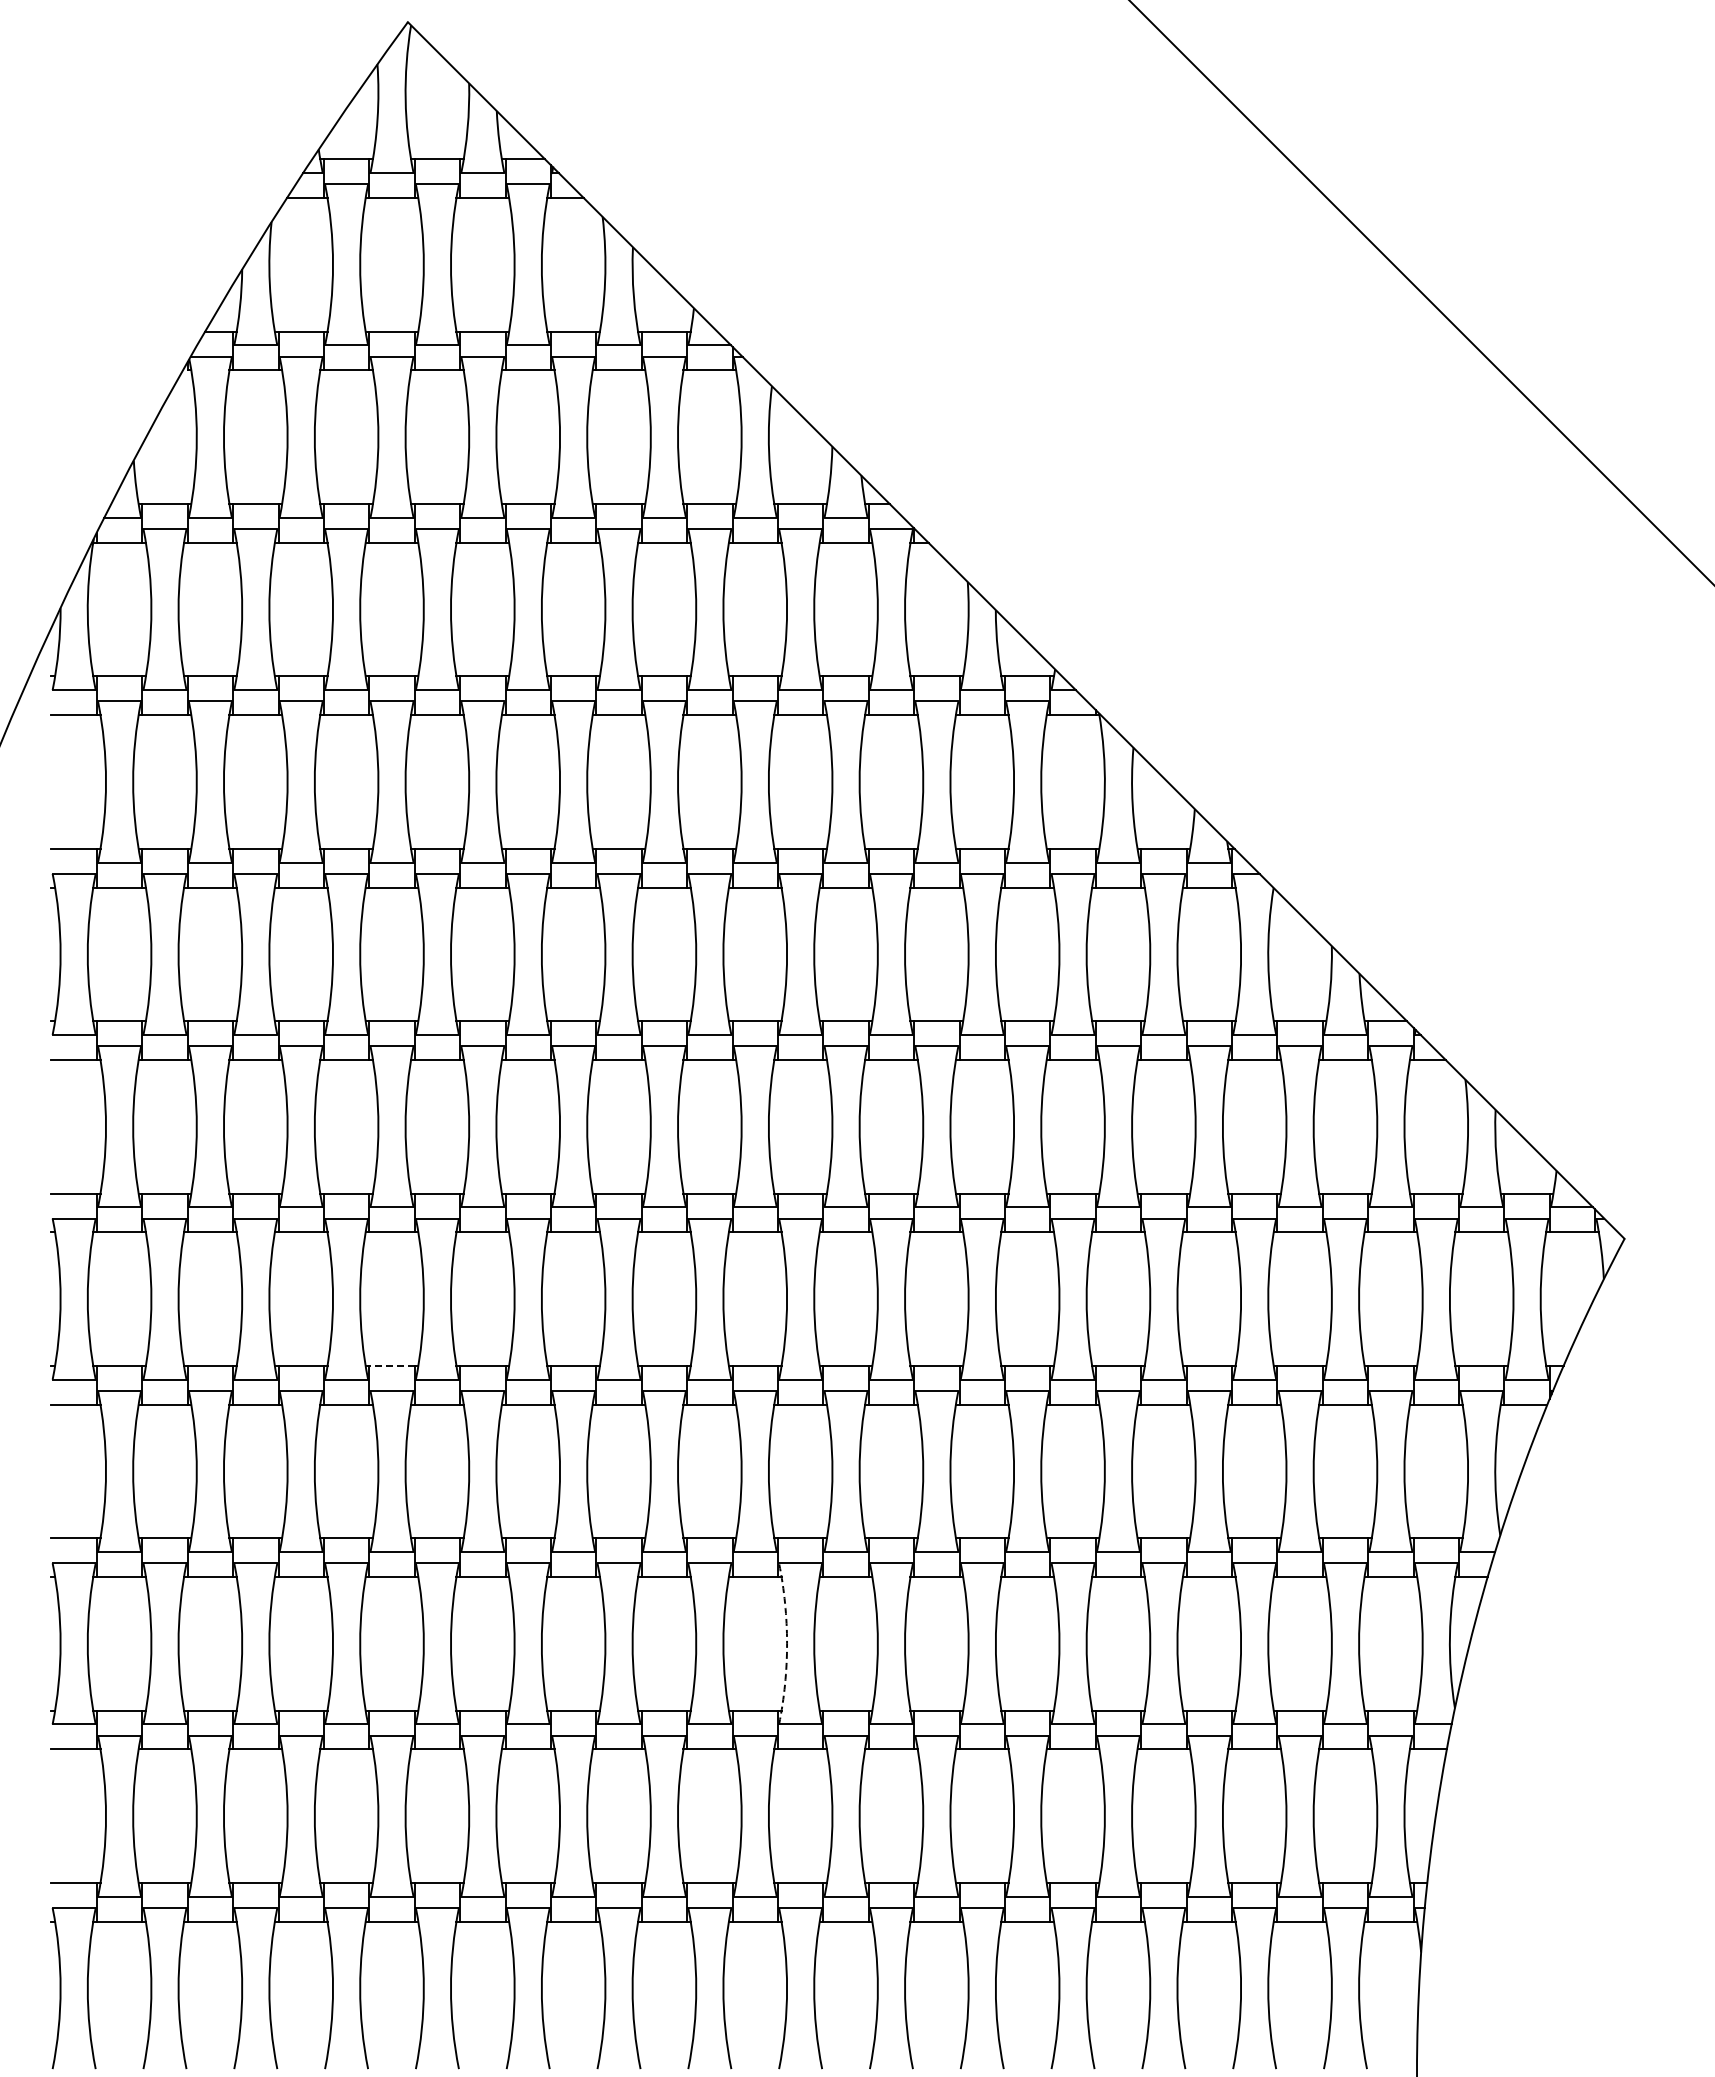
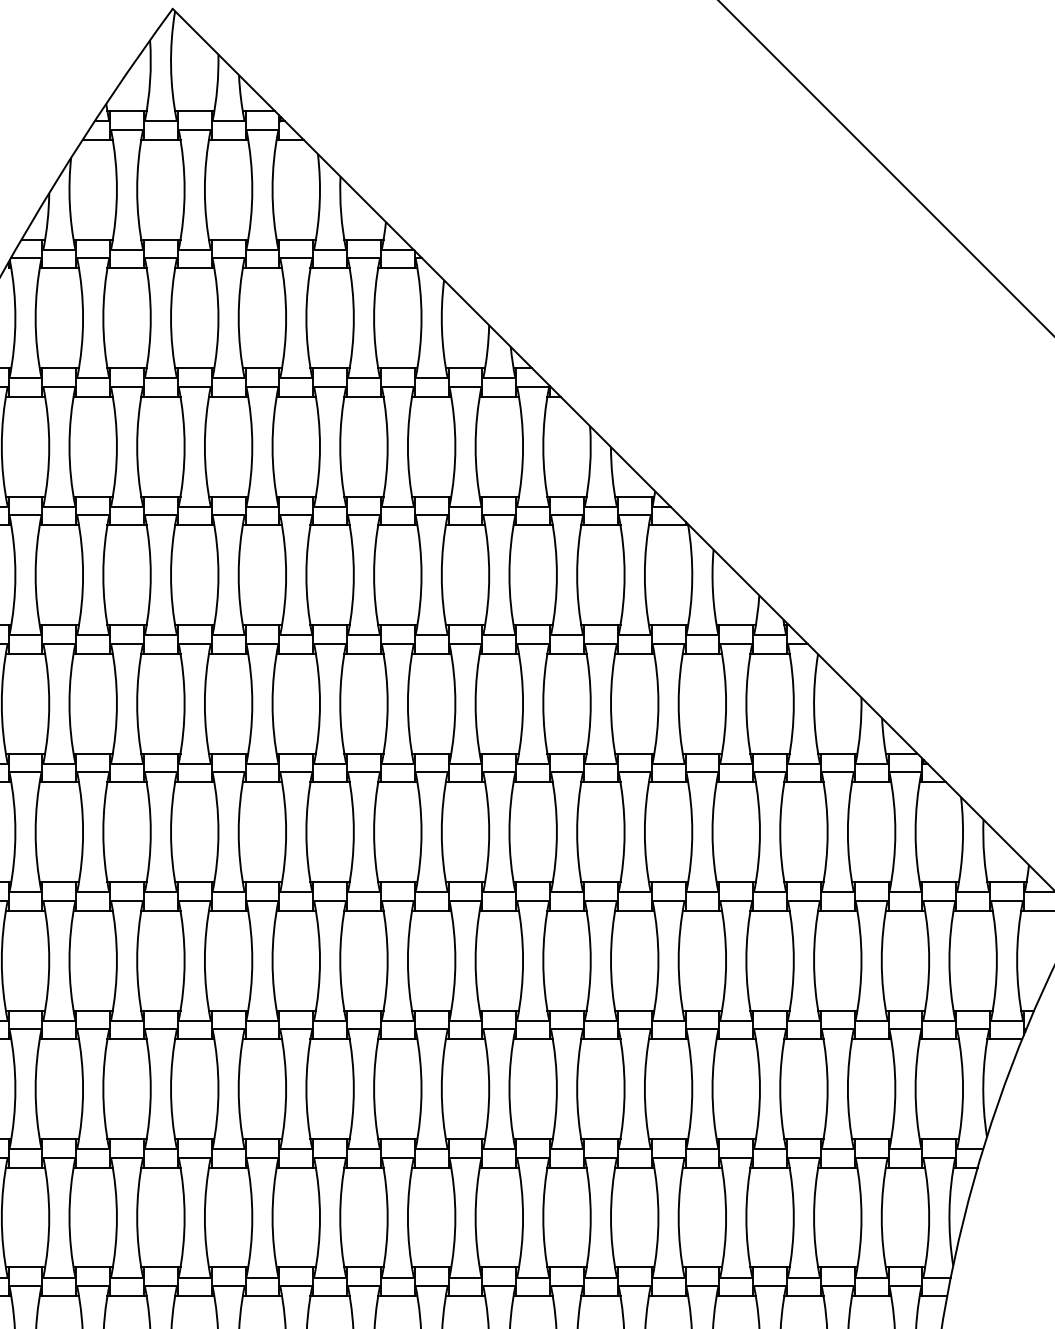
line: (392, 1365) -> (161, 1010), dashed -> solid
arc: (787, 1643) -> (455, 1217), dashed -> solid

